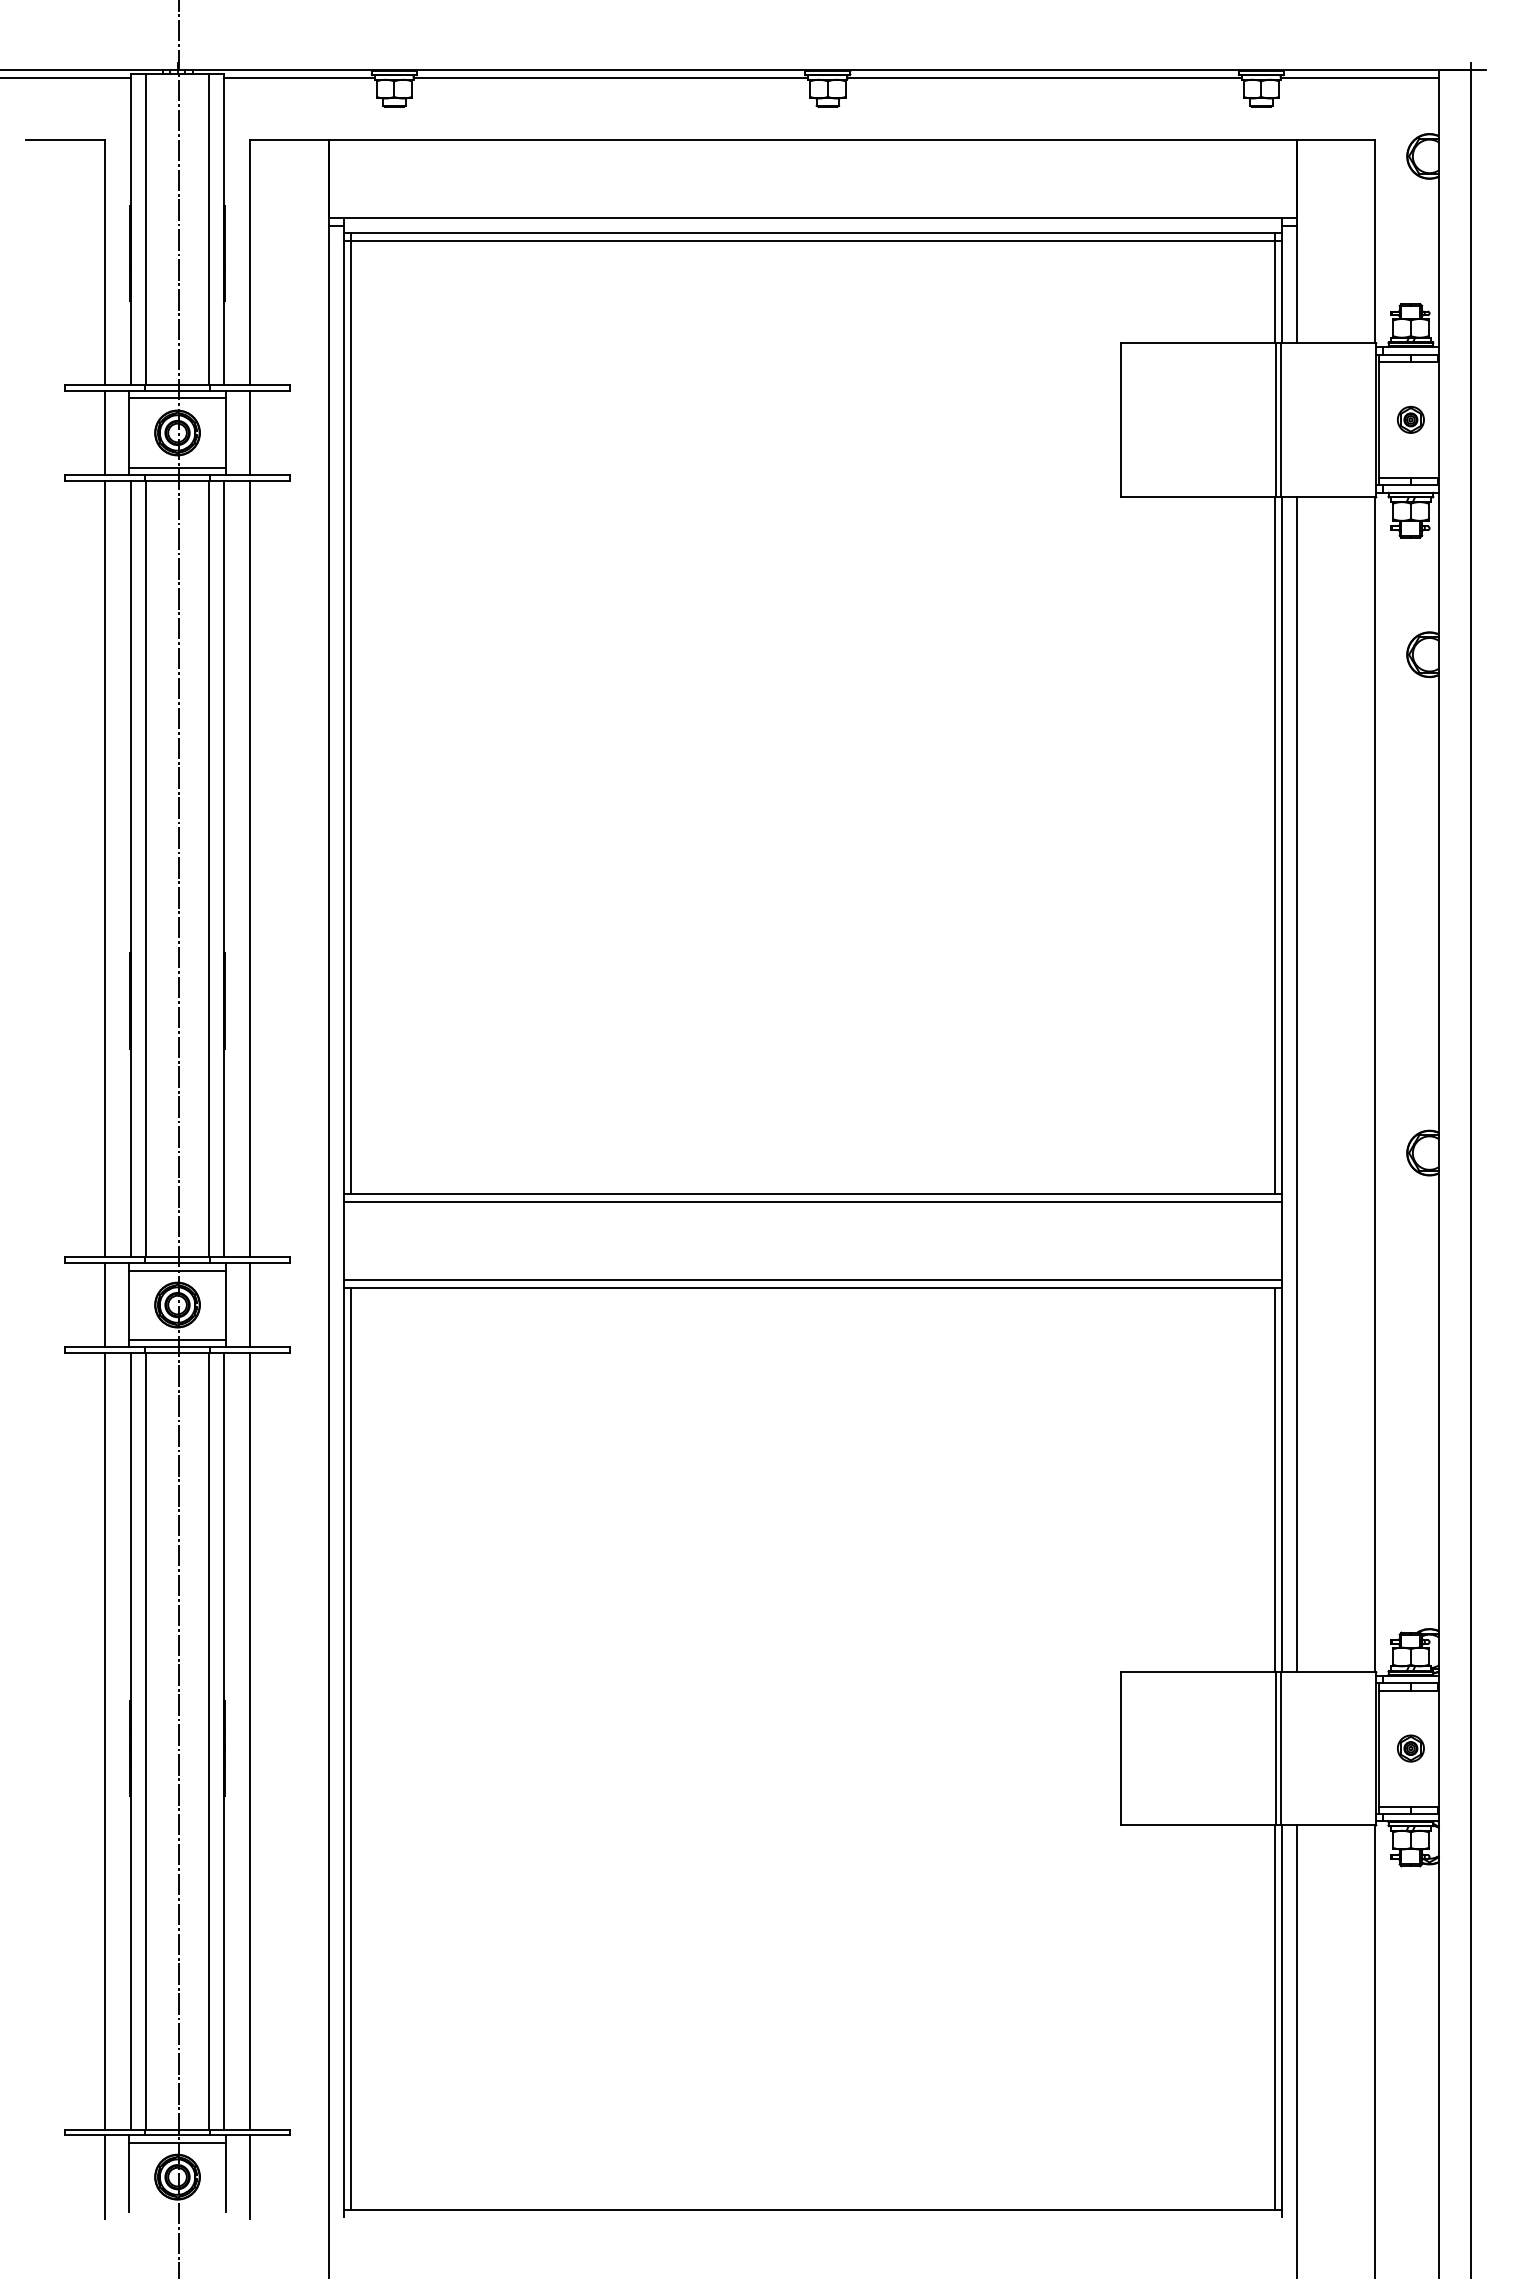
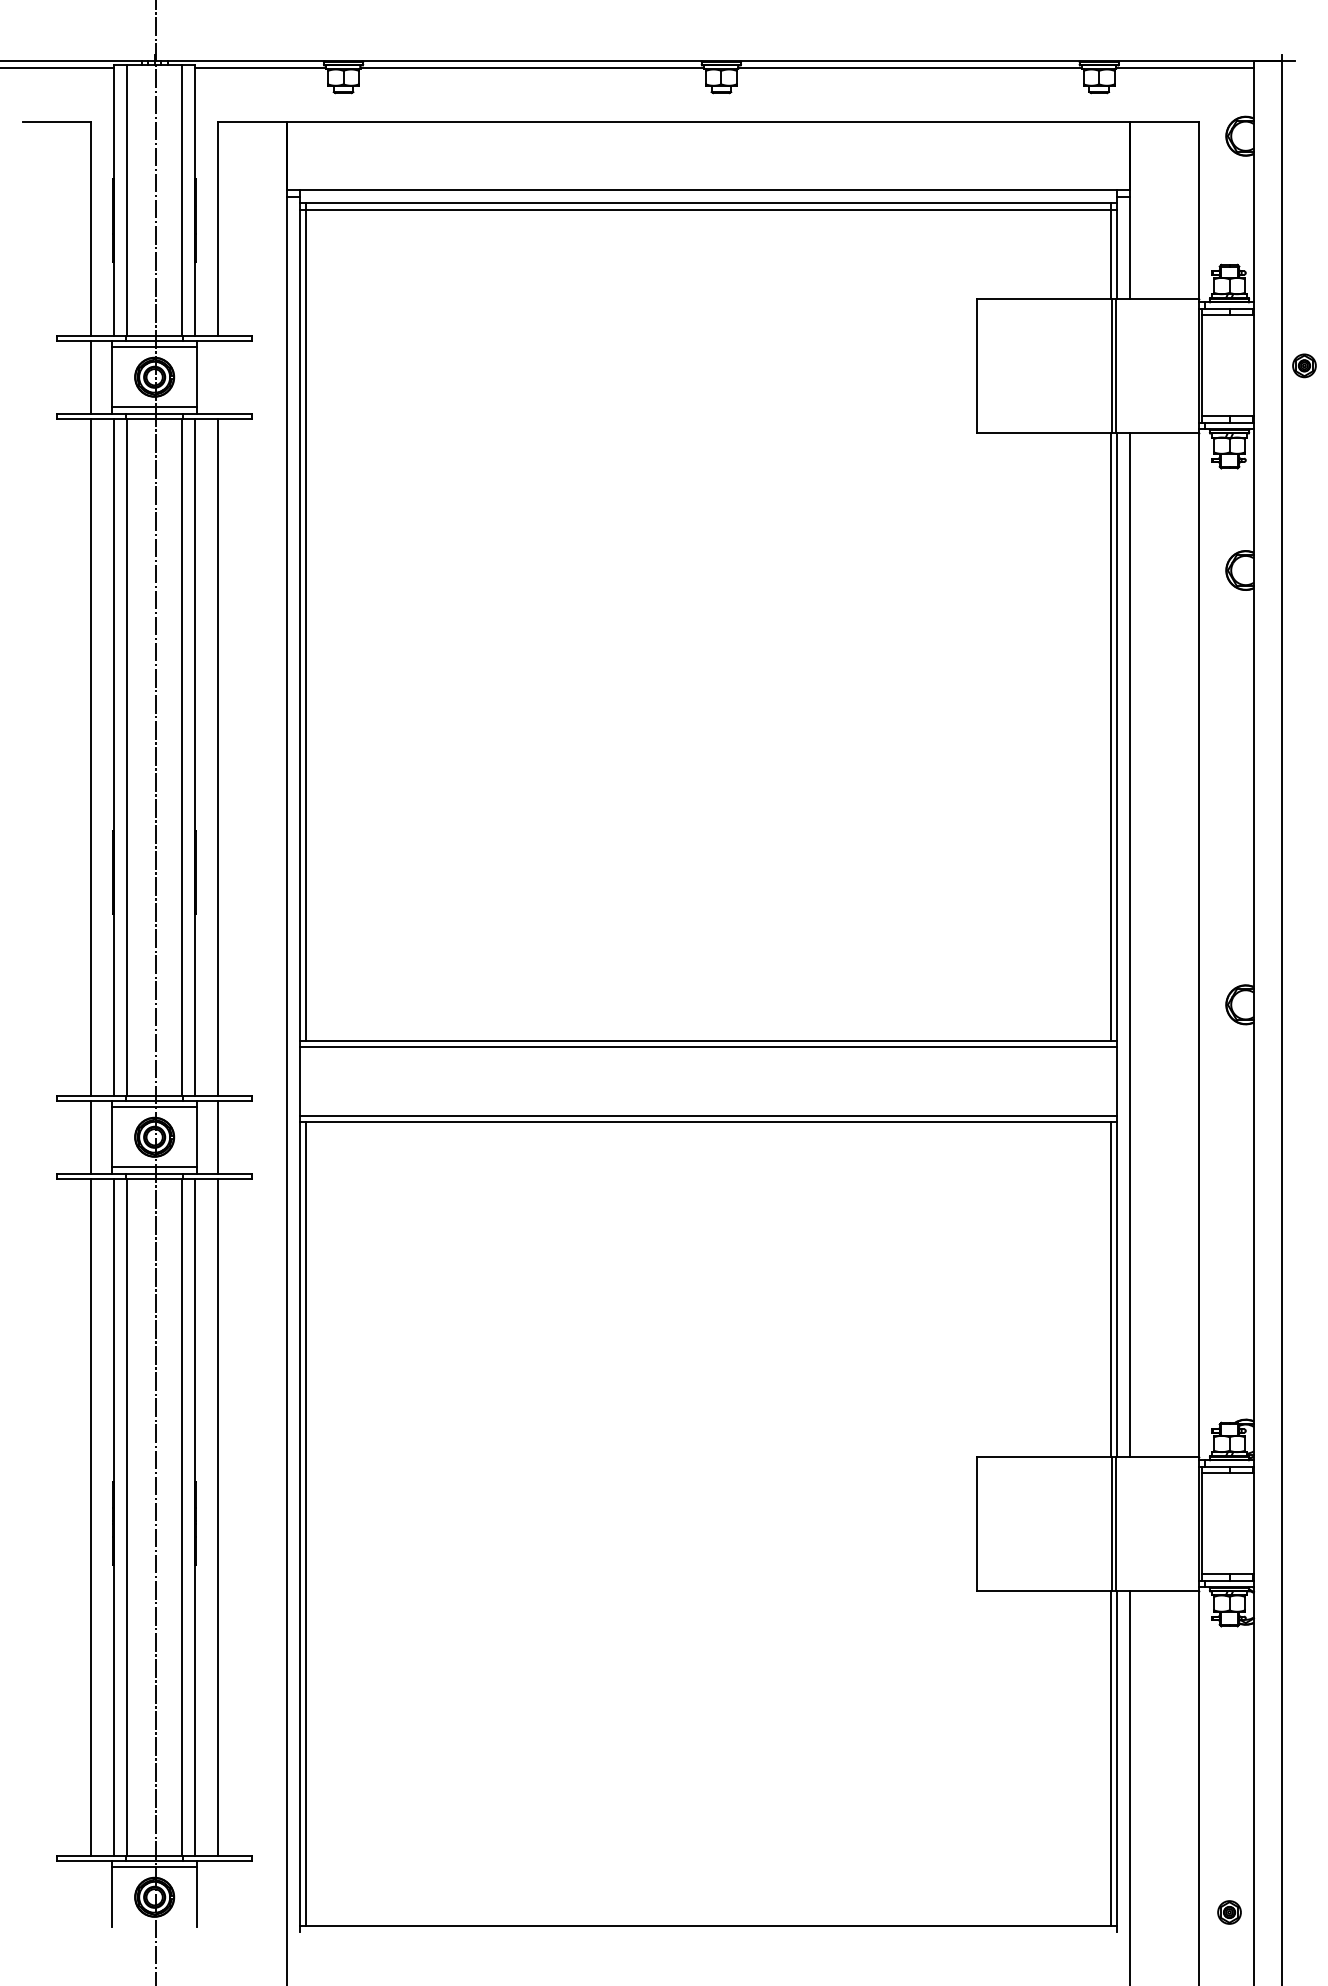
part: (1410, 419) -> (1304, 365), moved
line: (250, 432) -> (218, 376), removed
part: (1410, 1748) -> (1229, 1912), moved
line: (104, 2177) -> (90, 1897), removed
line: (250, 2177) -> (218, 1897), removed

